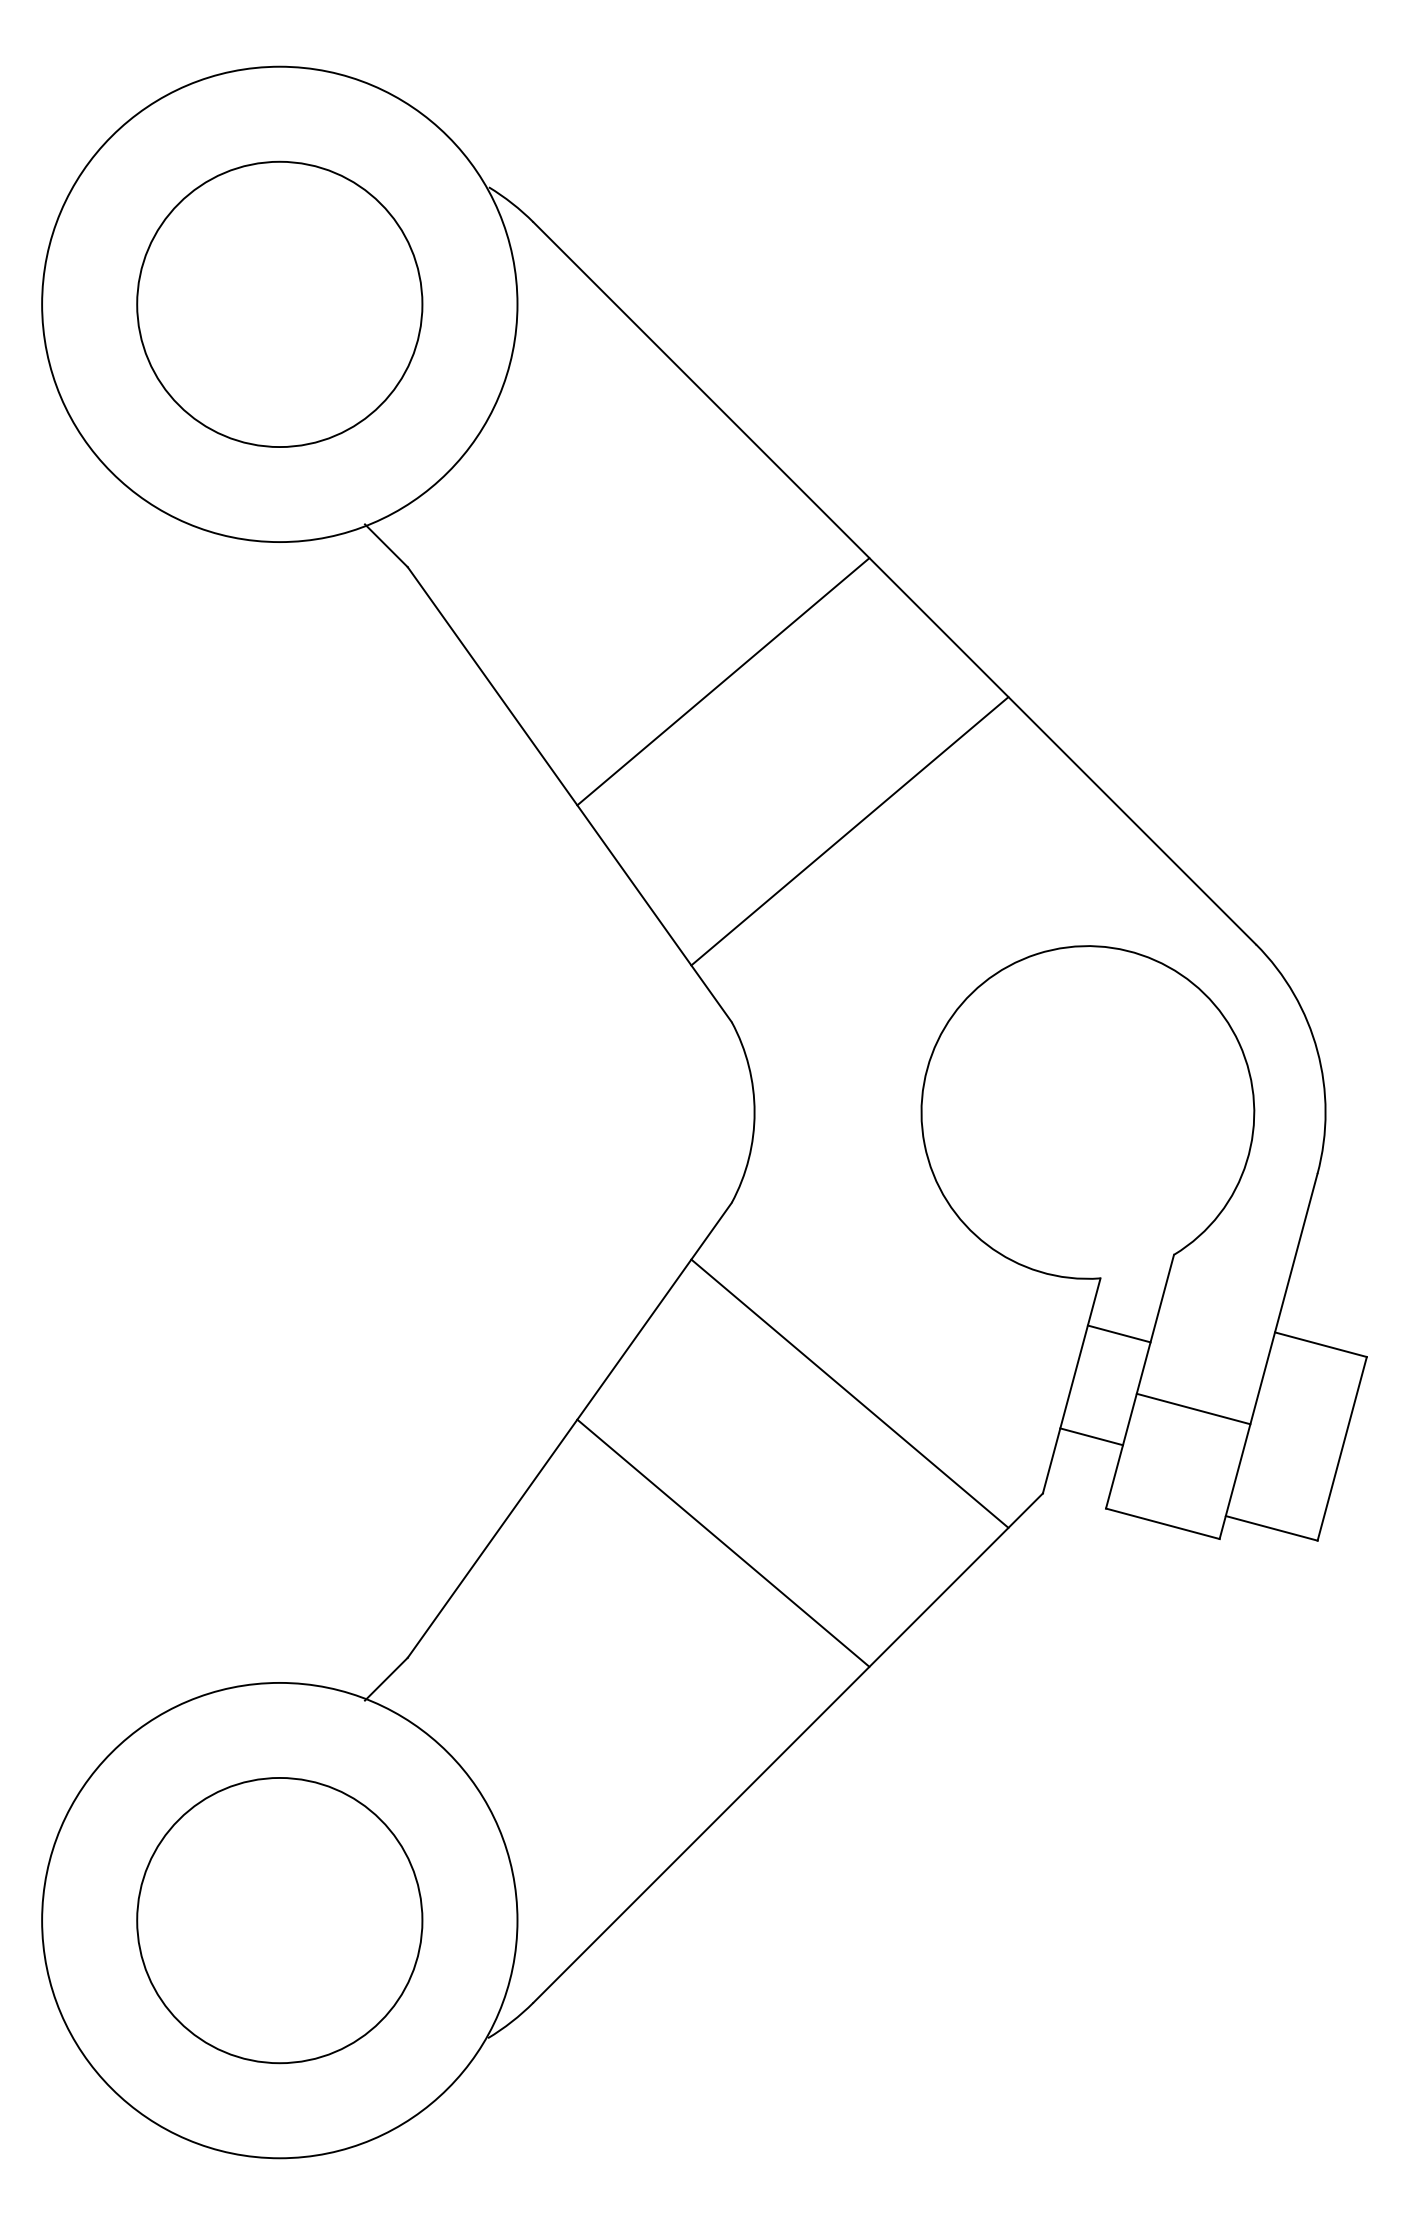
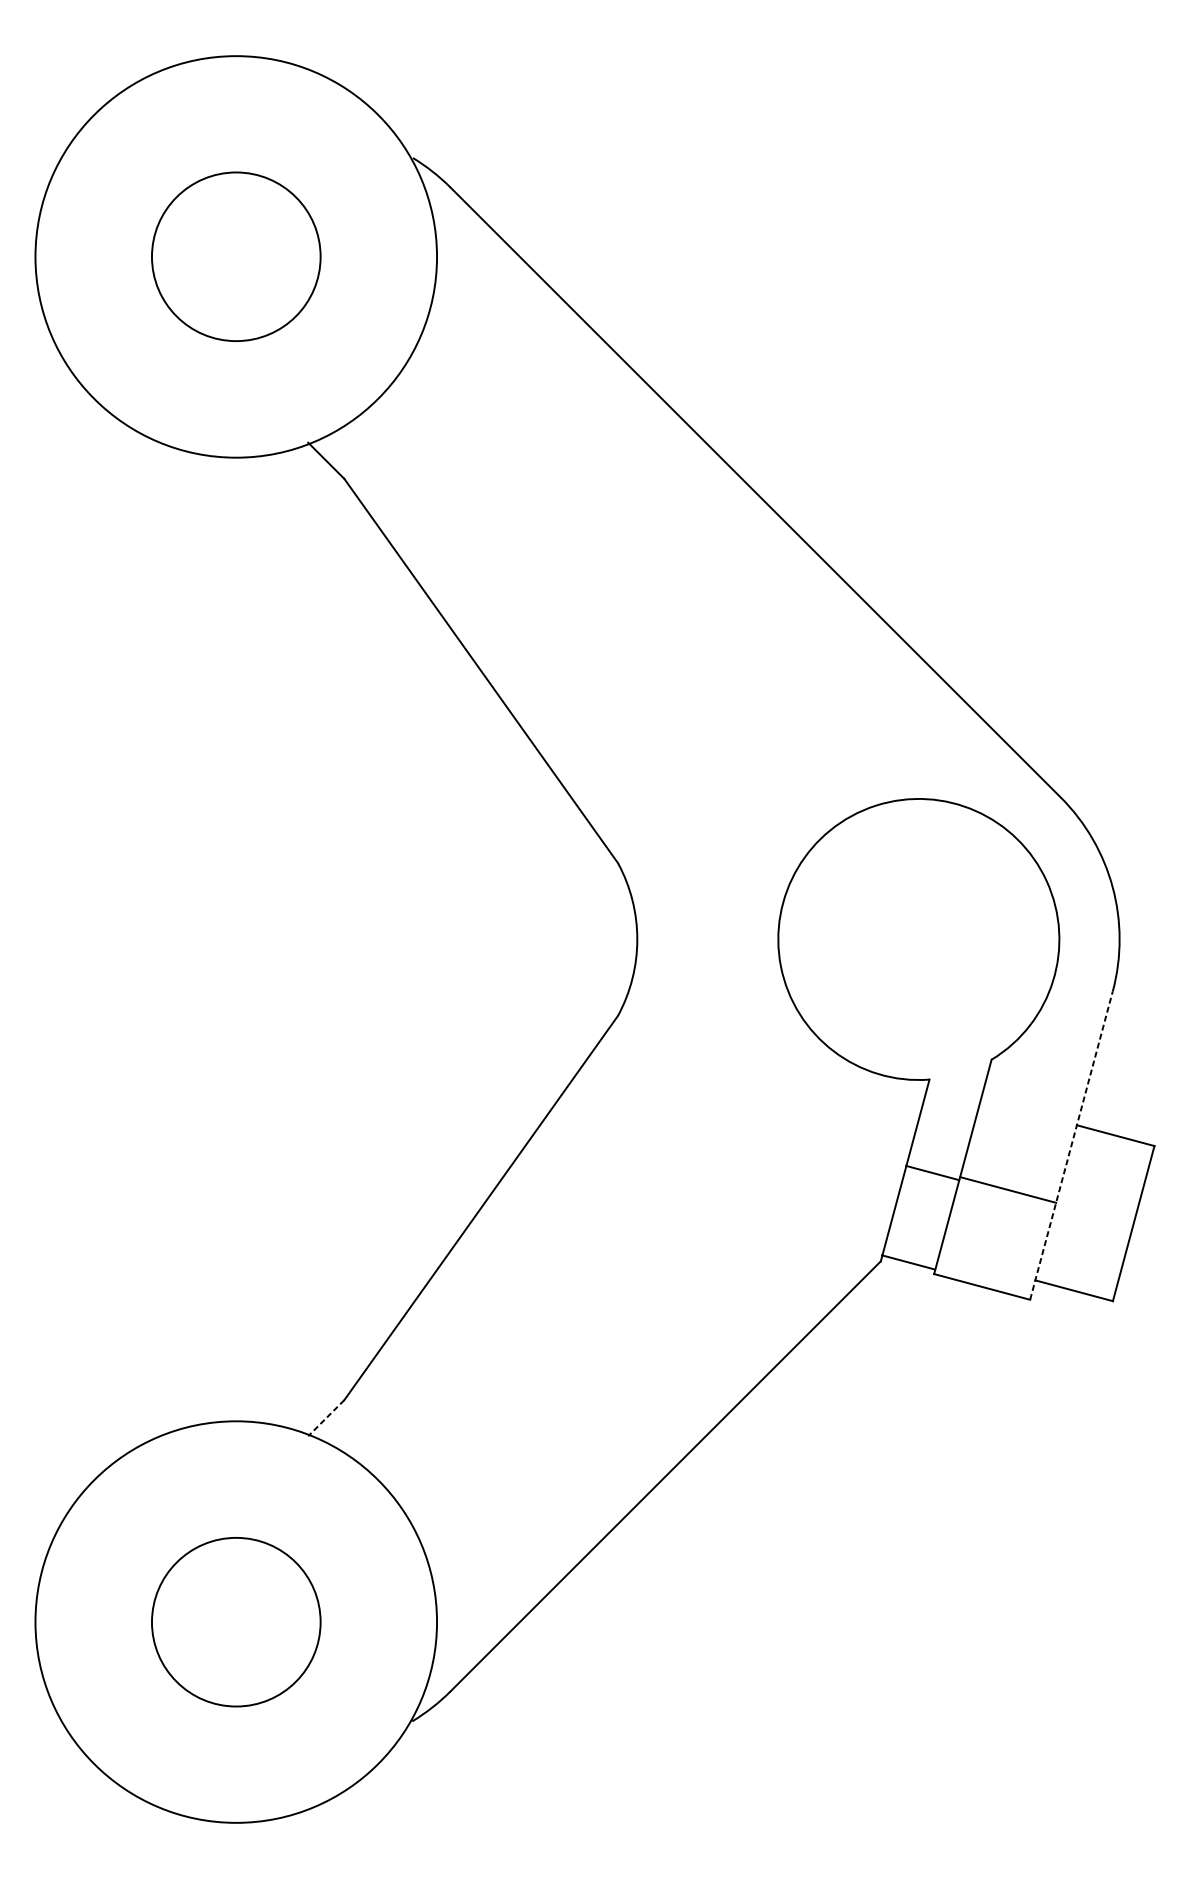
circle: (279, 303) -> (236, 256), size x0.7
line: (723, 681) -> (611, 575), removed
line: (849, 831) -> (717, 702), removed
line: (1118, 1333) -> (932, 1172), moved
line: (1268, 1356) -> (1071, 1145), solid -> dashed
line: (849, 1393) -> (717, 1176), removed
line: (1091, 1436) -> (908, 1262), moved
line: (723, 1542) -> (611, 1302), removed
line: (386, 1679) -> (326, 1418), solid -> dashed
circle: (279, 1920) -> (236, 1622), size x0.7

